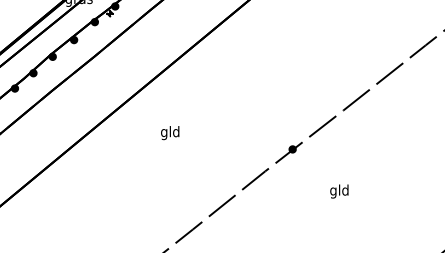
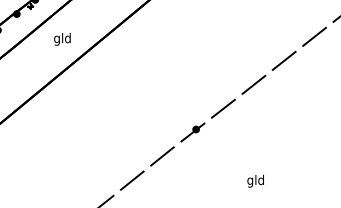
text: (170, 133) -> (62, 39), moved
text: (339, 191) -> (255, 181), moved

